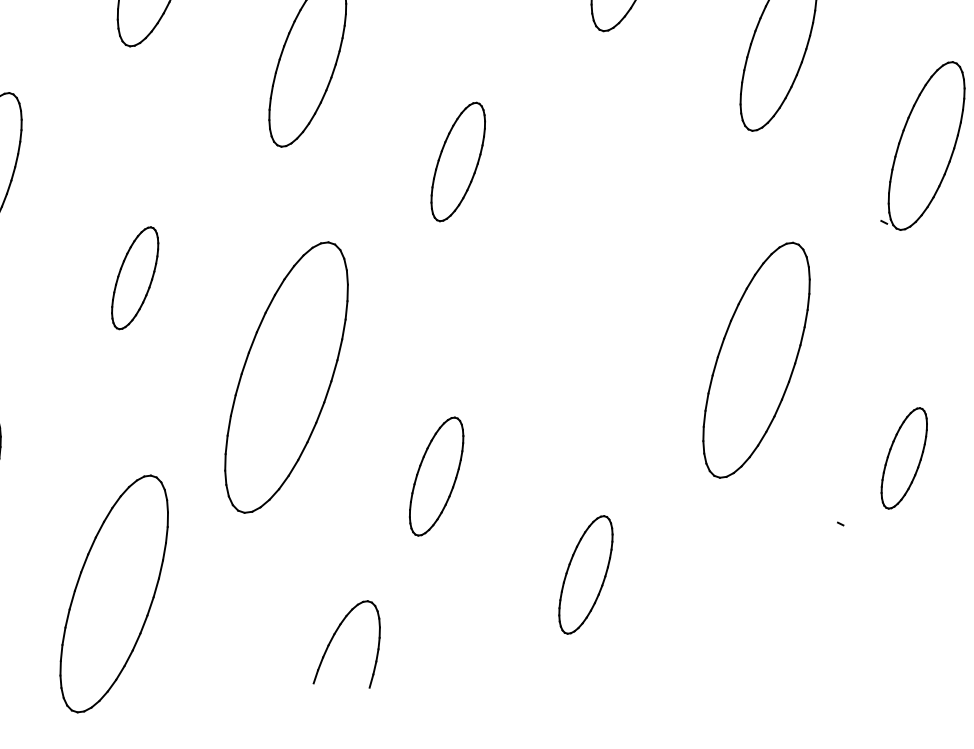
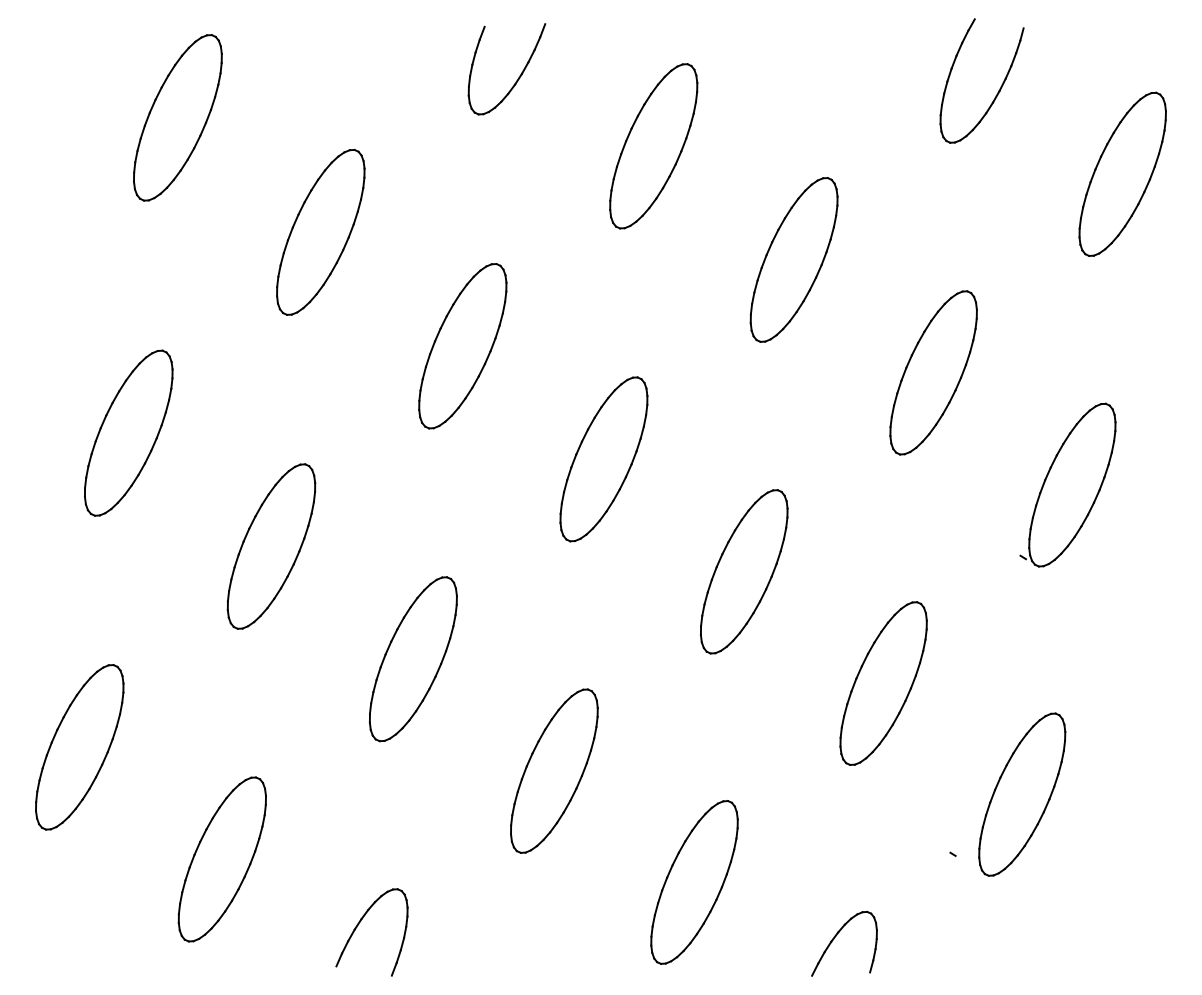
part: (457, 162) -> (603, 459), size x1.43
part: (608, 261) -> (744, 571), added
part: (135, 278) -> (271, 546), size x1.67
part: (756, 360) -> (883, 683), size x0.71
part: (285, 378) -> (412, 659), size x0.62
part: (904, 458) -> (1022, 794), size x1.67
part: (436, 475) -> (554, 770), size x1.43
part: (585, 574) -> (694, 882), size x1.43
part: (113, 594) -> (221, 859), size x0.71
part: (732, 615) -> (837, 935), added
part: (332, 639) -> (359, 924), moved

